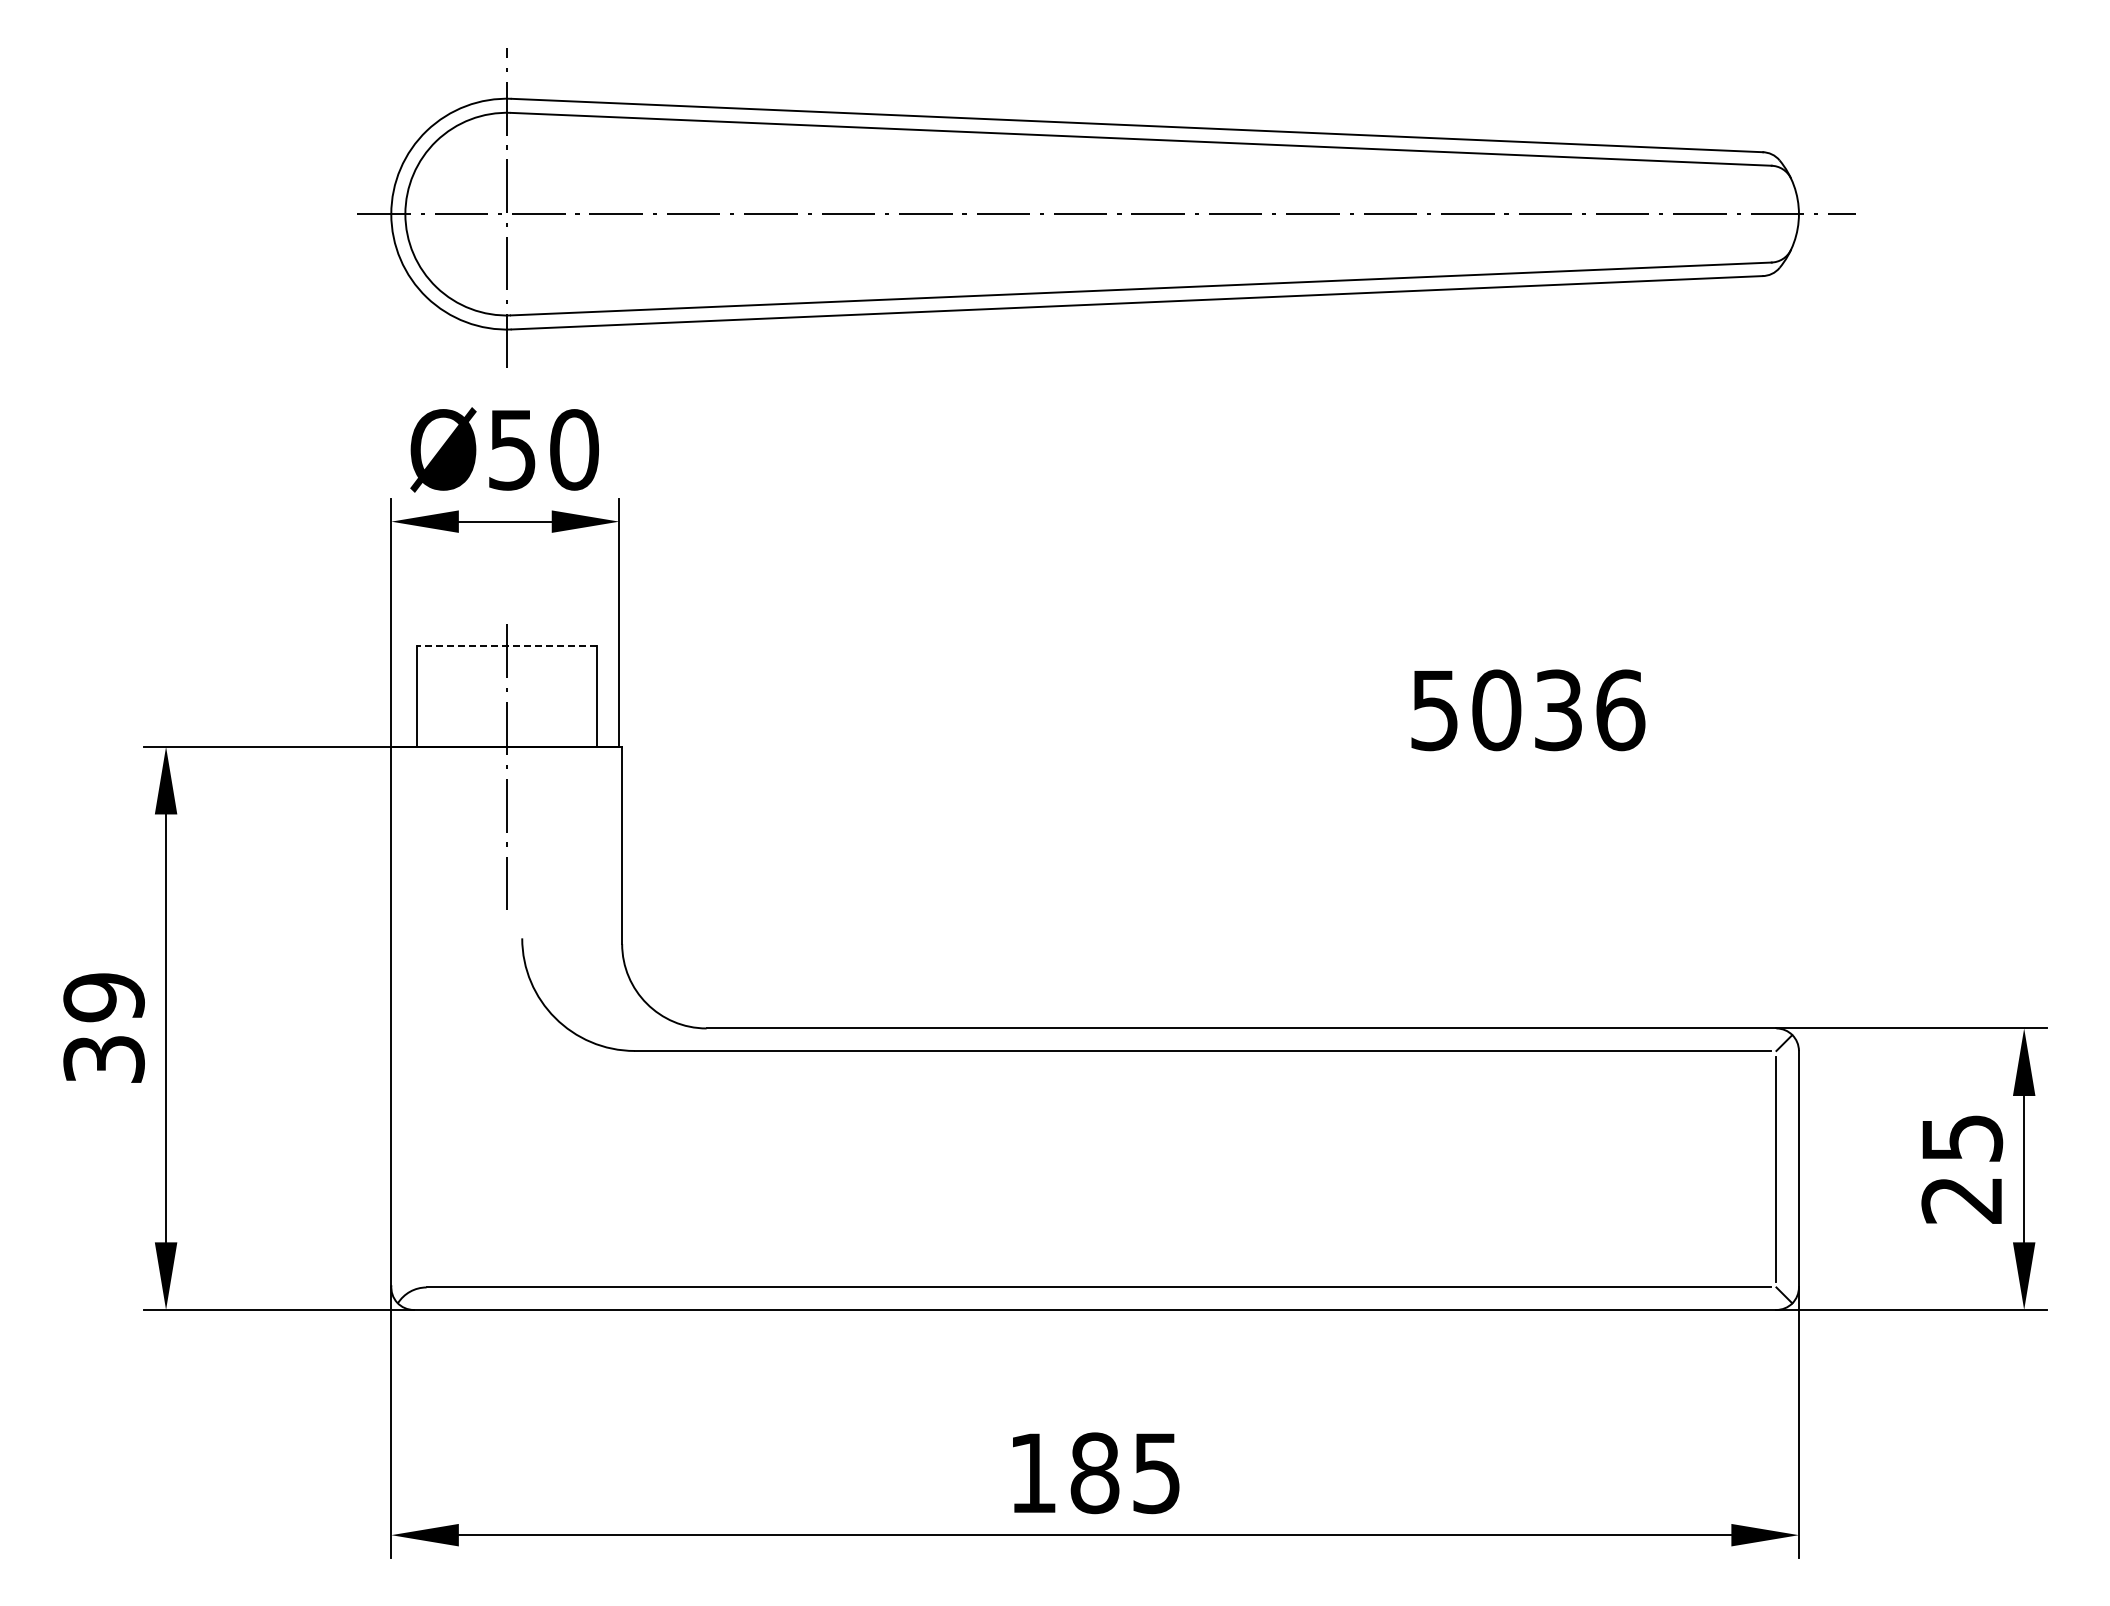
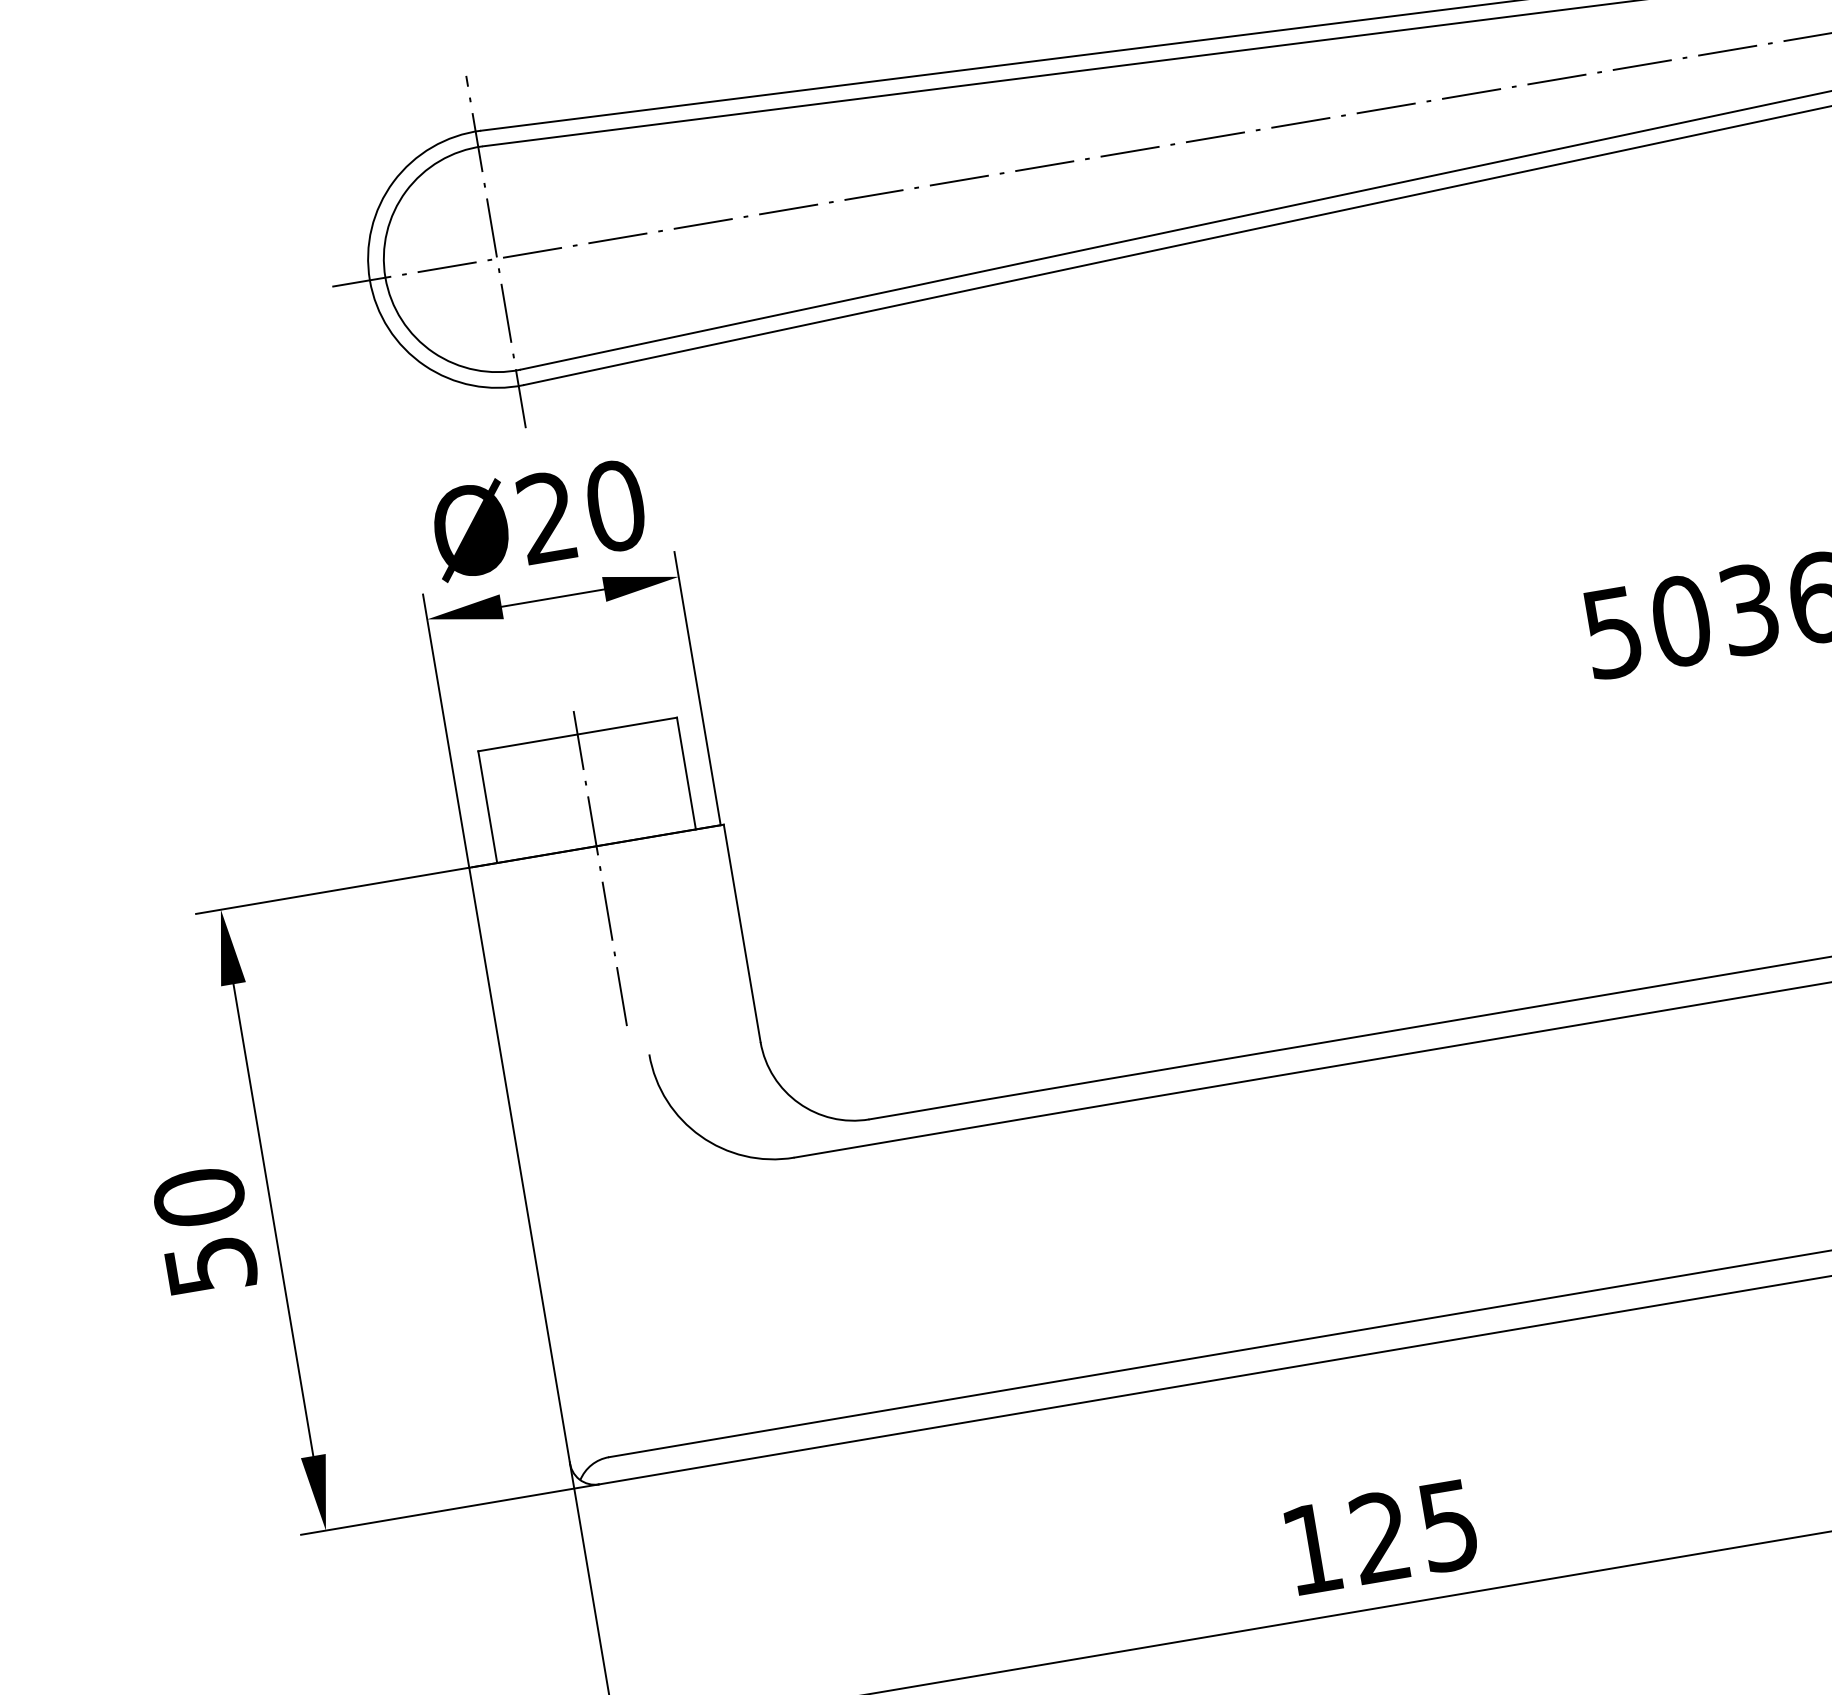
text: (512, 449) -> (547, 517), Ø50 -> Ø20
line: (506, 645) -> (577, 734), dashed -> solid
text: (103, 1027) -> (204, 1230), 39 -> 50
text: (1094, 1473) -> (1380, 1537), 185 -> 125

